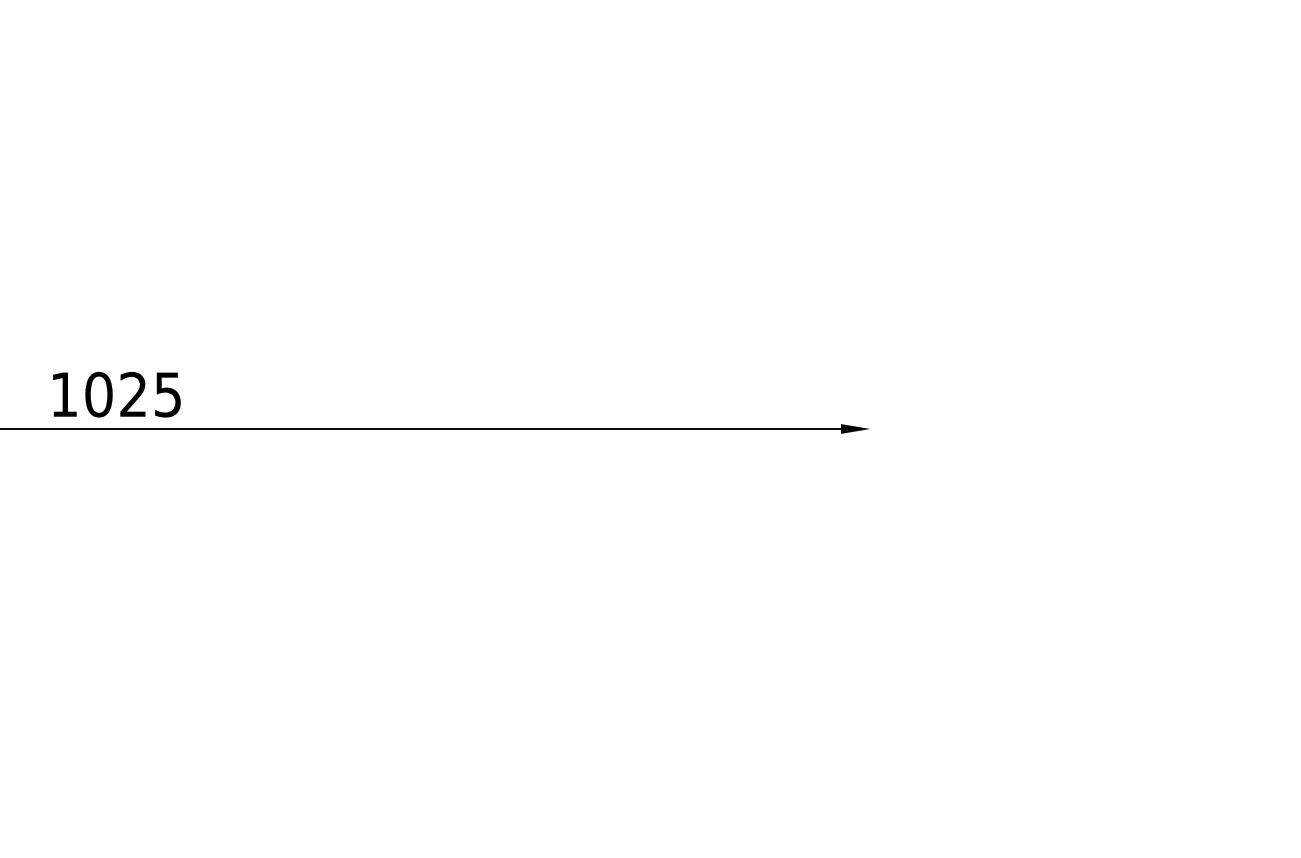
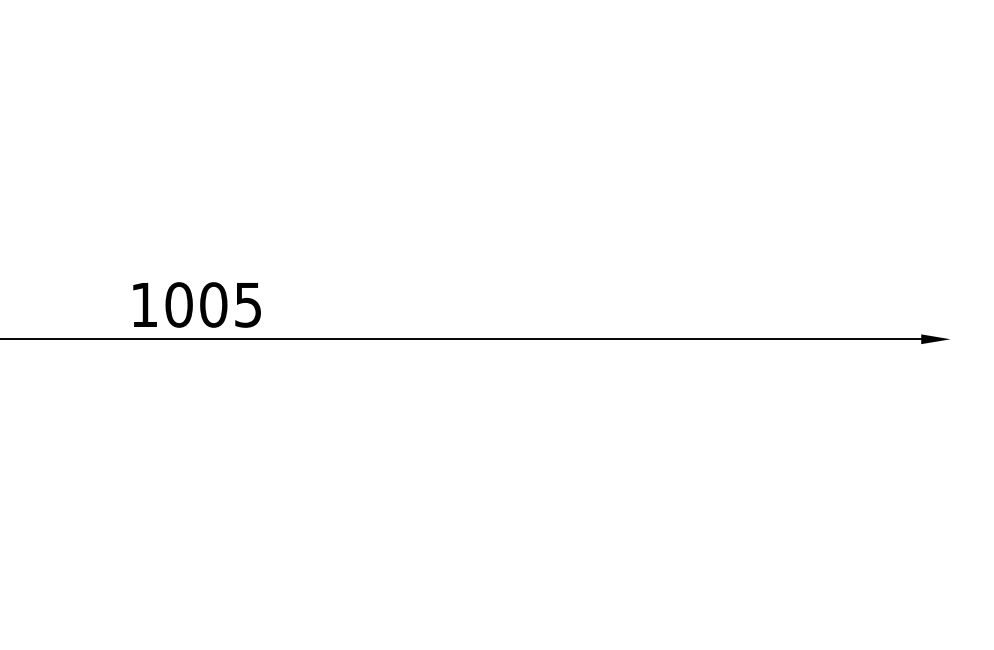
text: (133, 394) -> (213, 304), 1025 -> 1005

